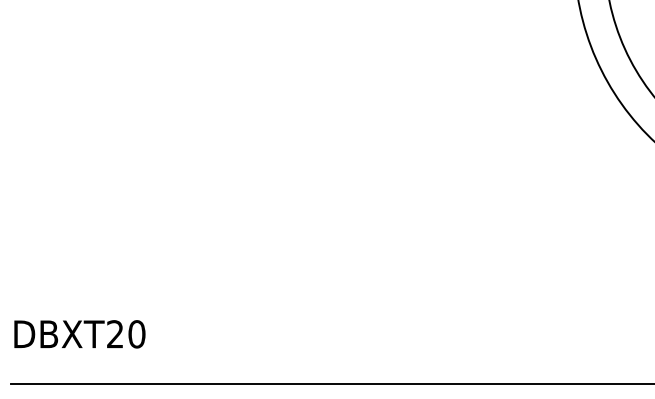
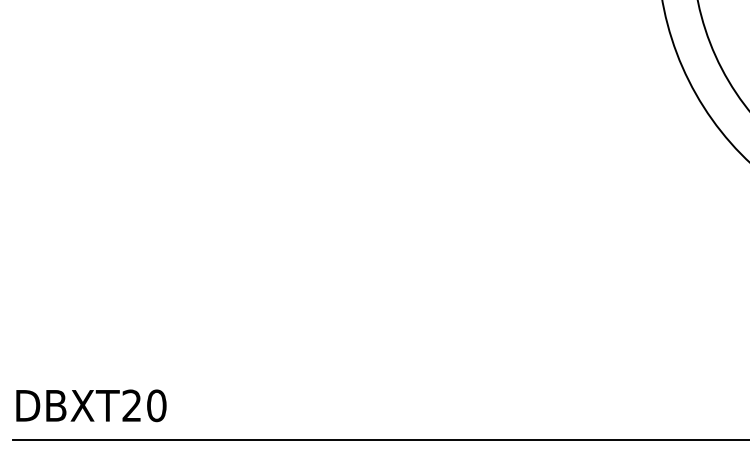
text: (79, 334) -> (90, 406), moved

